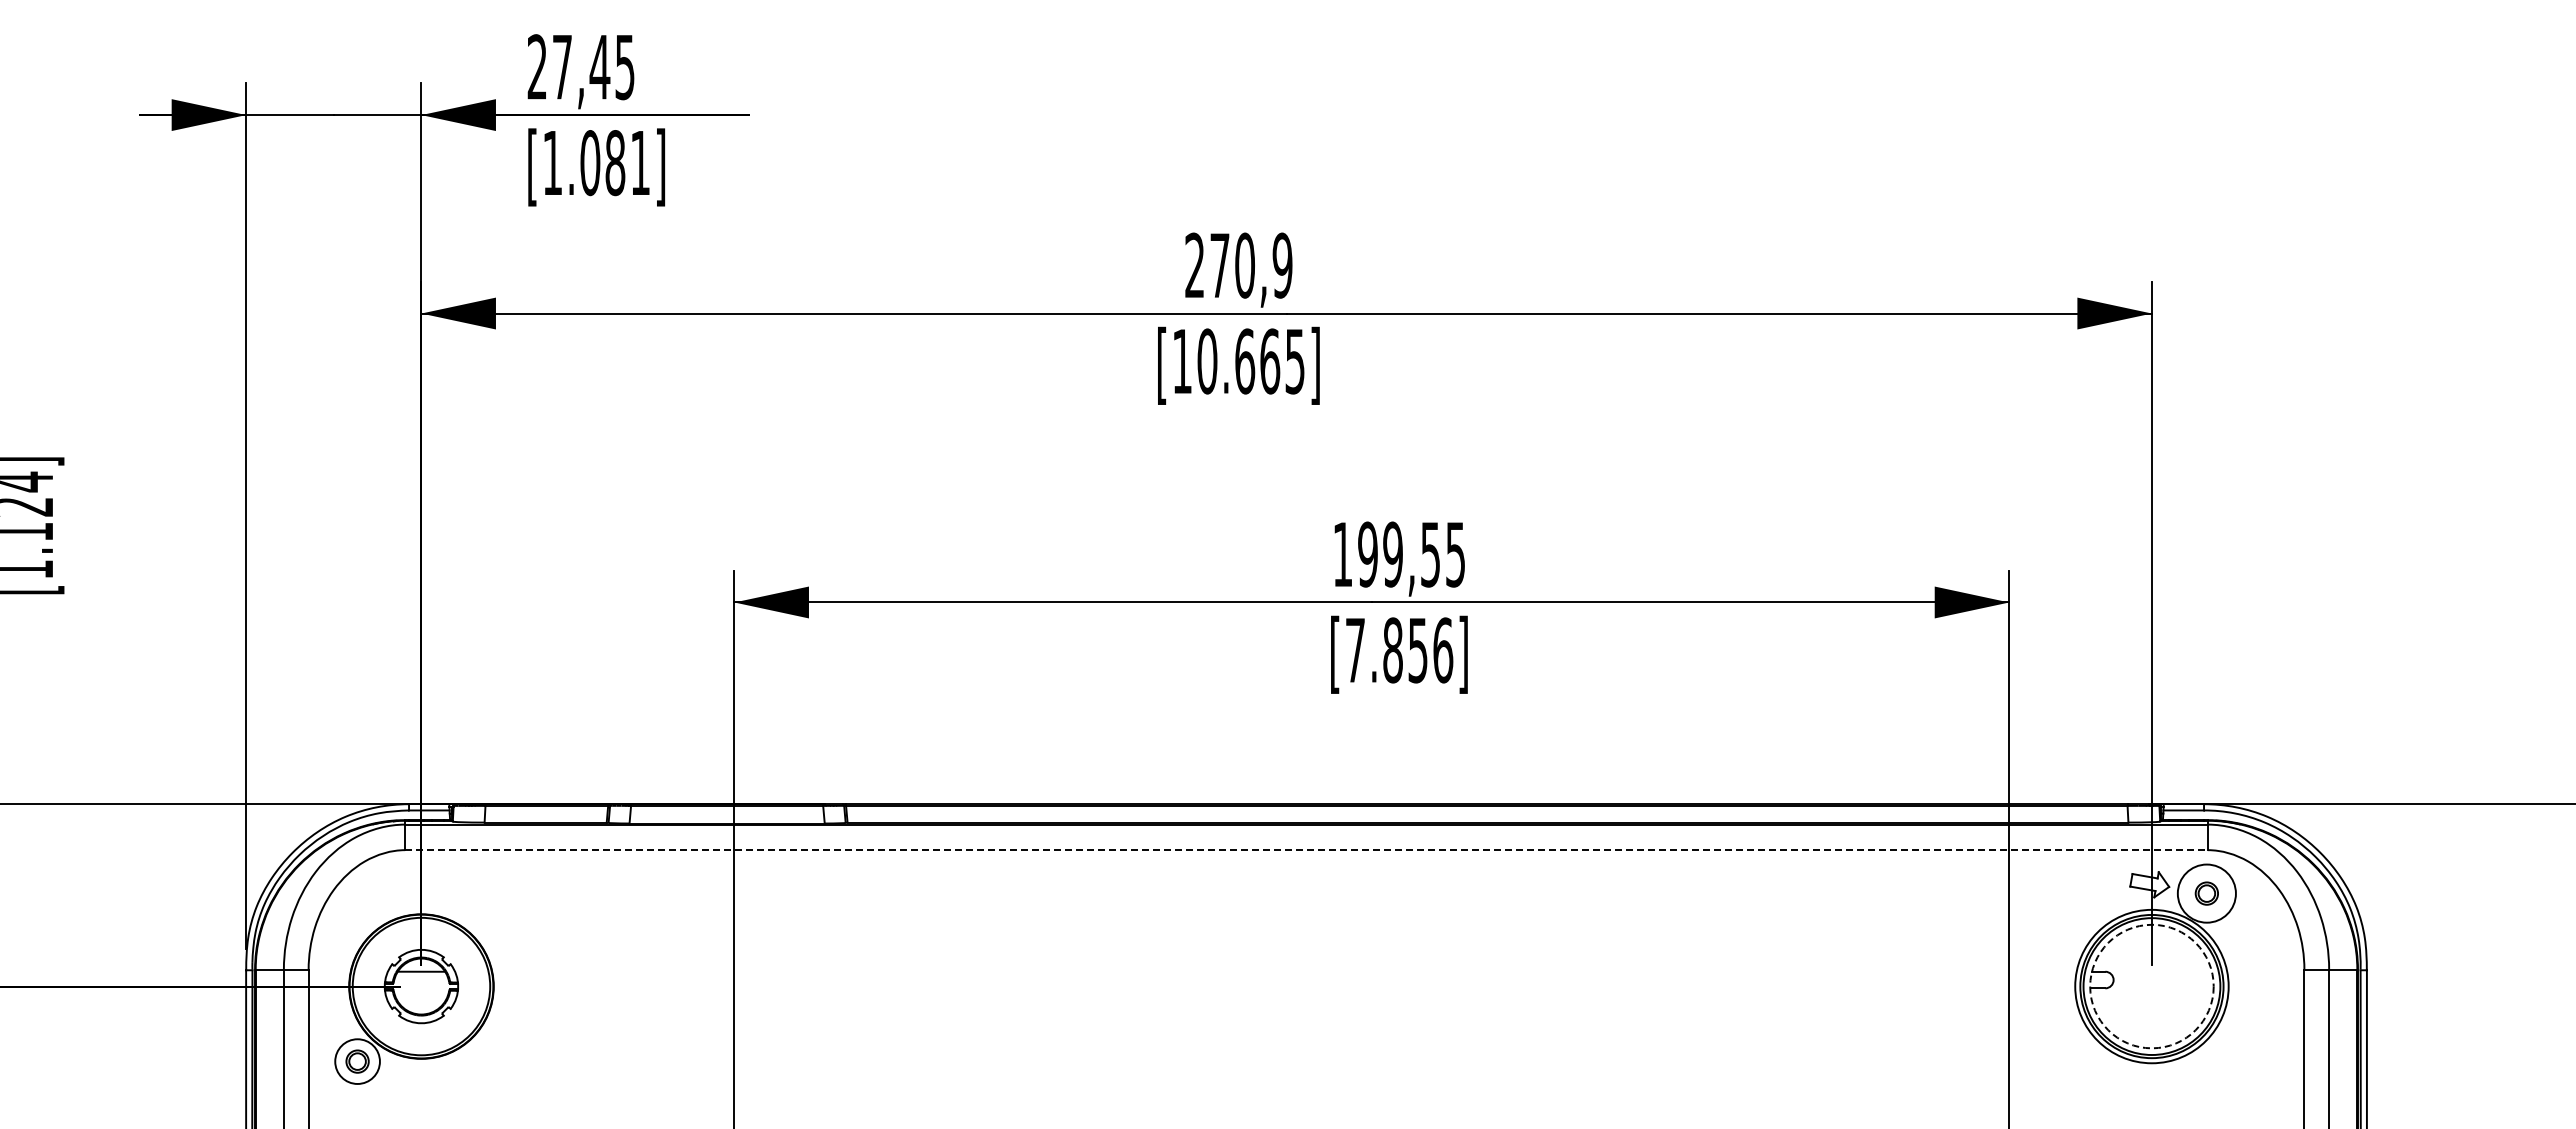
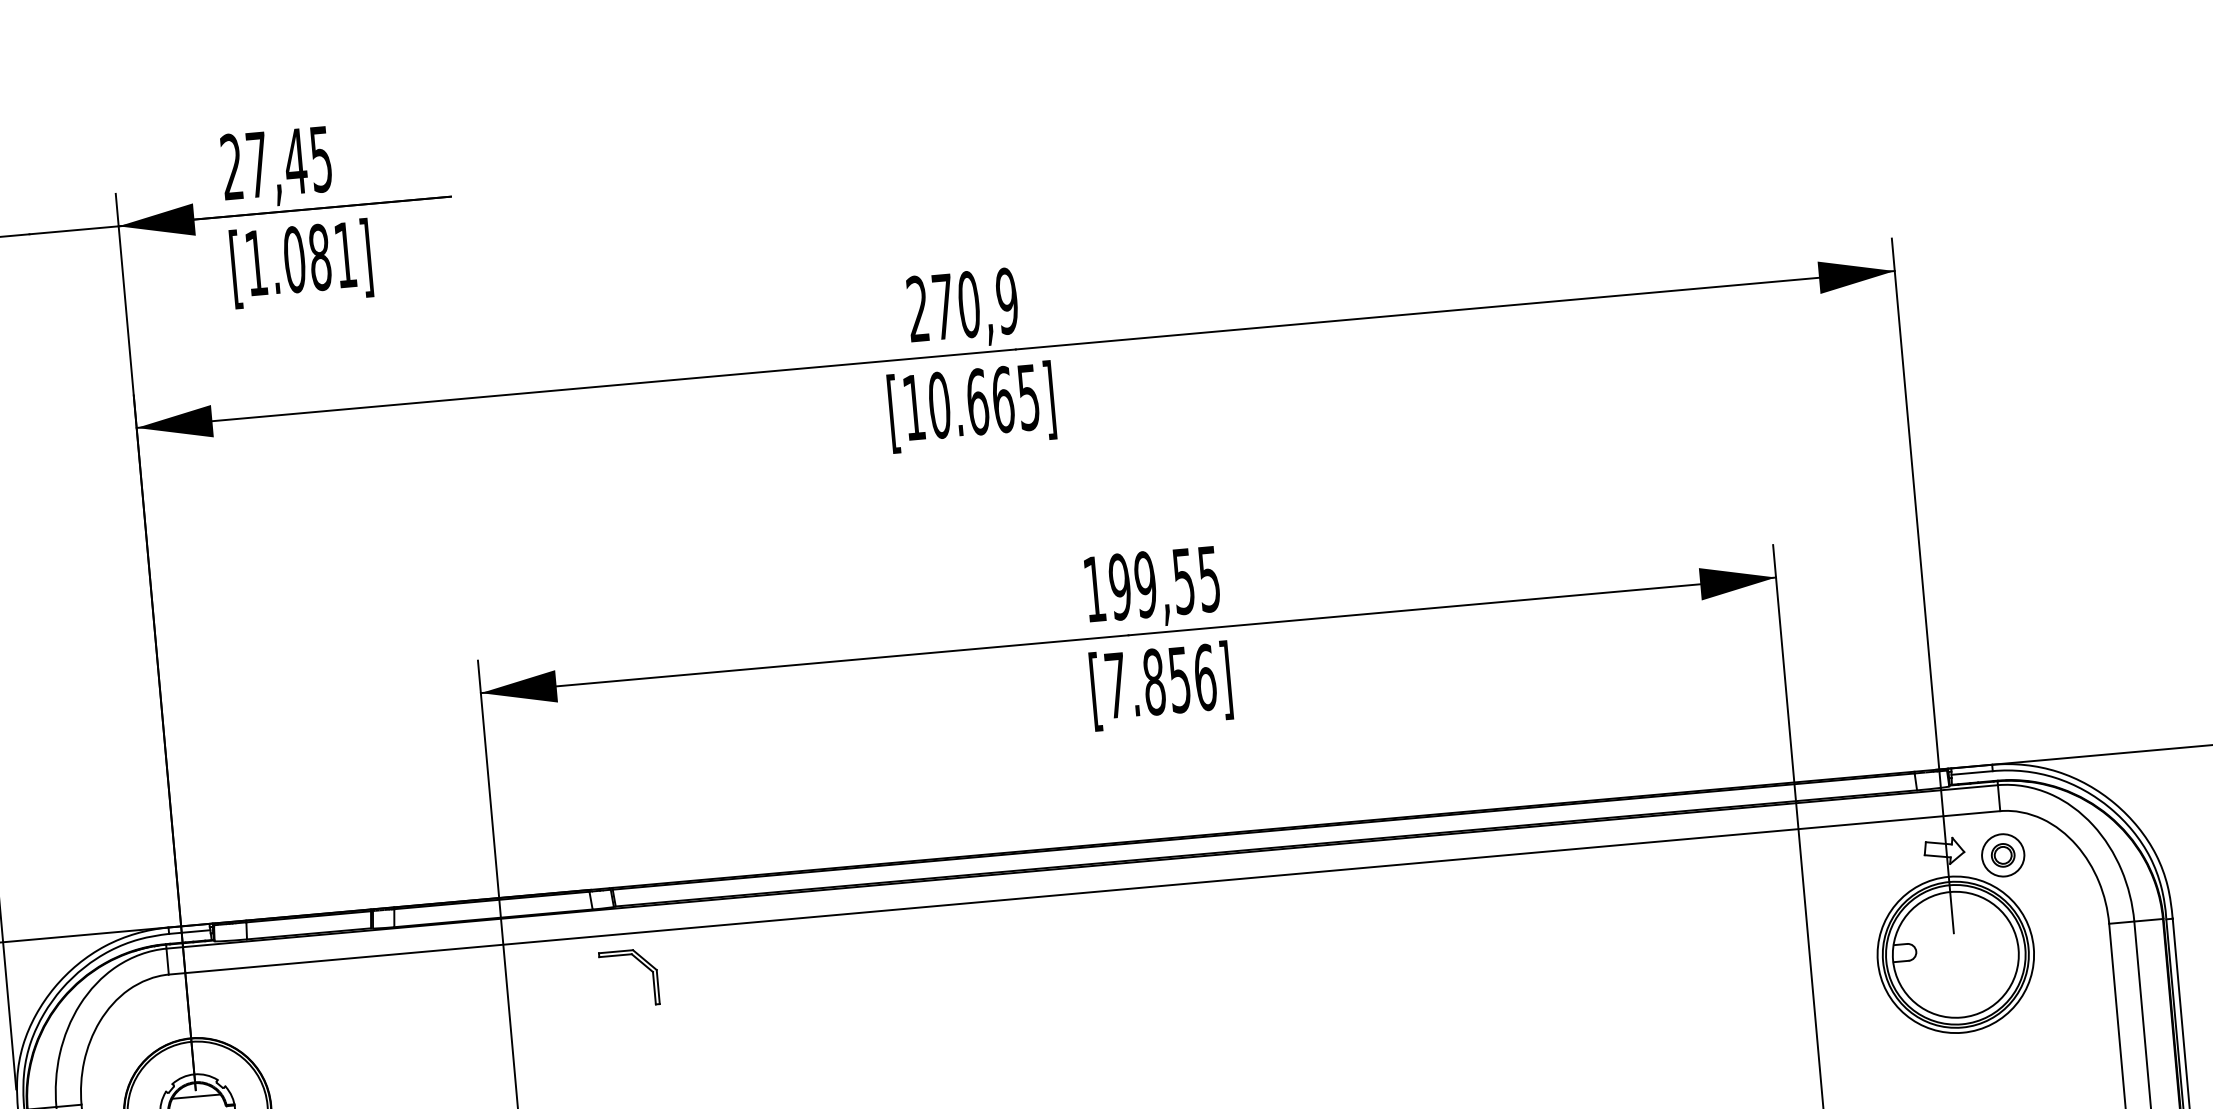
line: (1307, 850) -> (1085, 893), dashed -> solid
part: (867, 880) -> (641, 963), added
circle: (2206, 893) -> (2002, 855), size x0.71
circle: (2151, 986) -> (1955, 954), dashed -> solid

